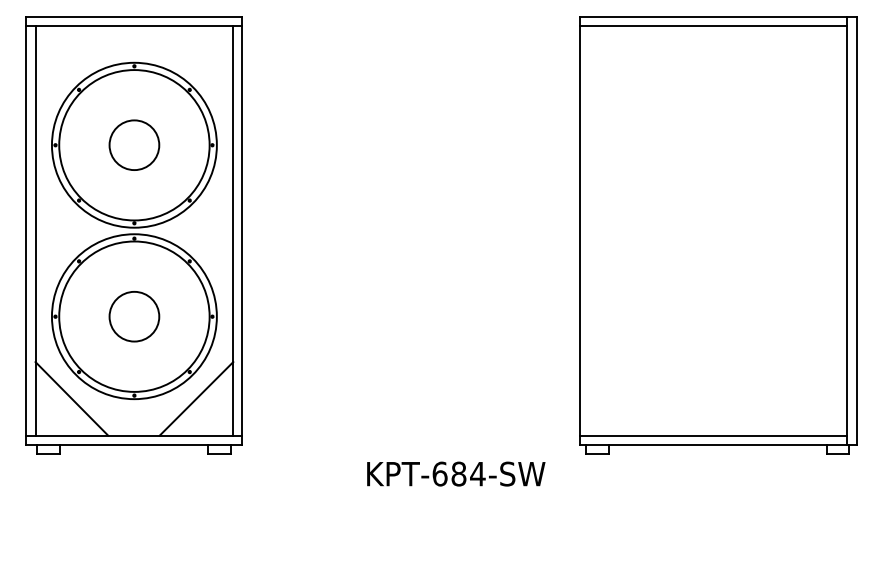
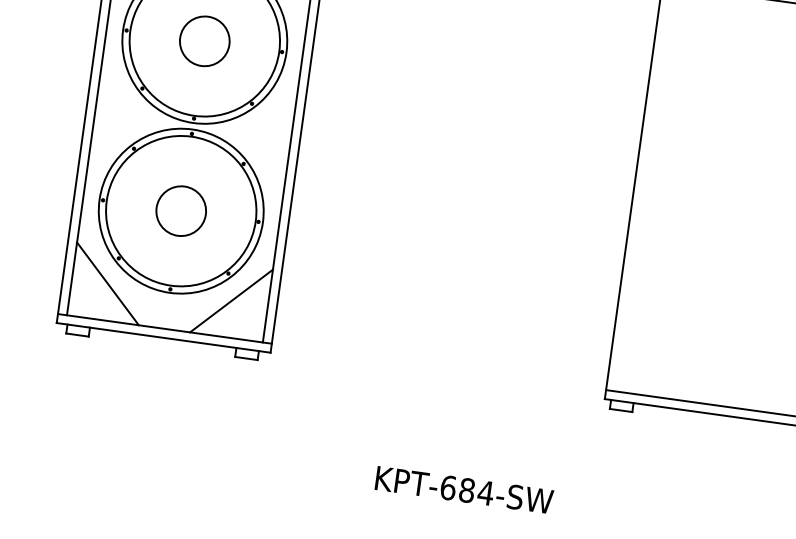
text: (456, 473) -> (464, 489), moved

